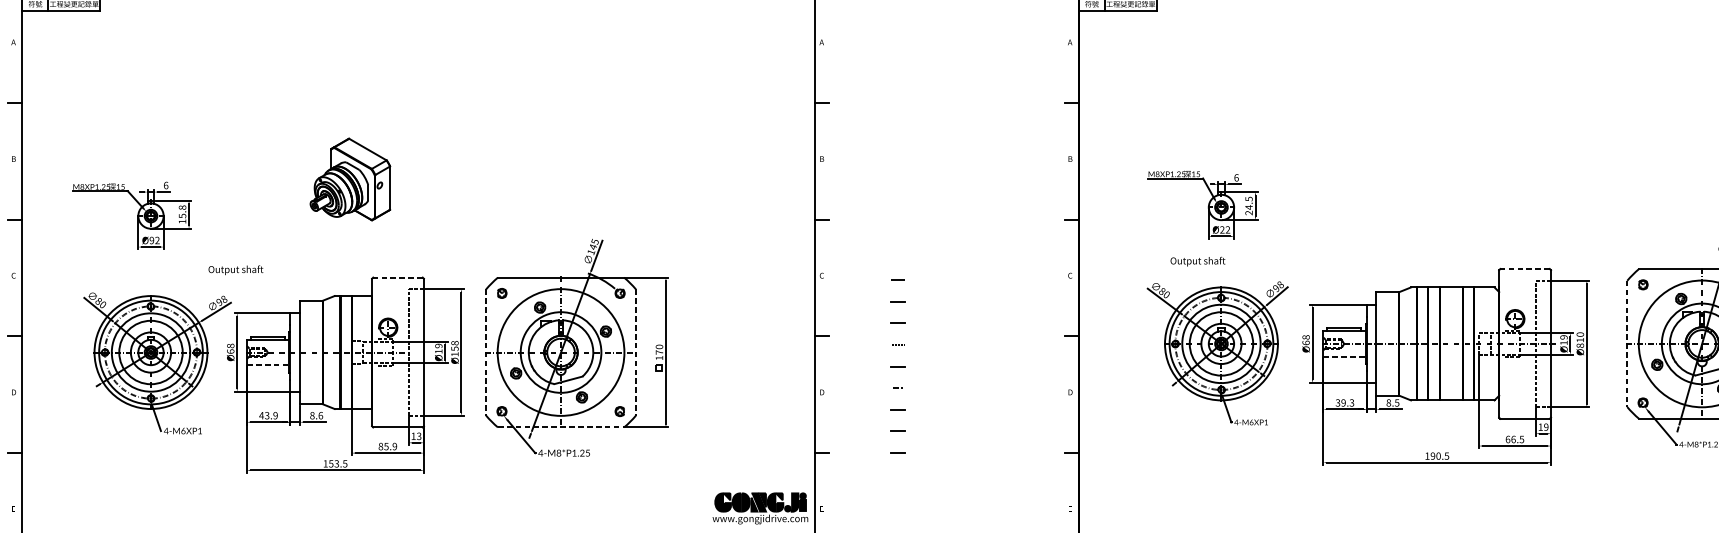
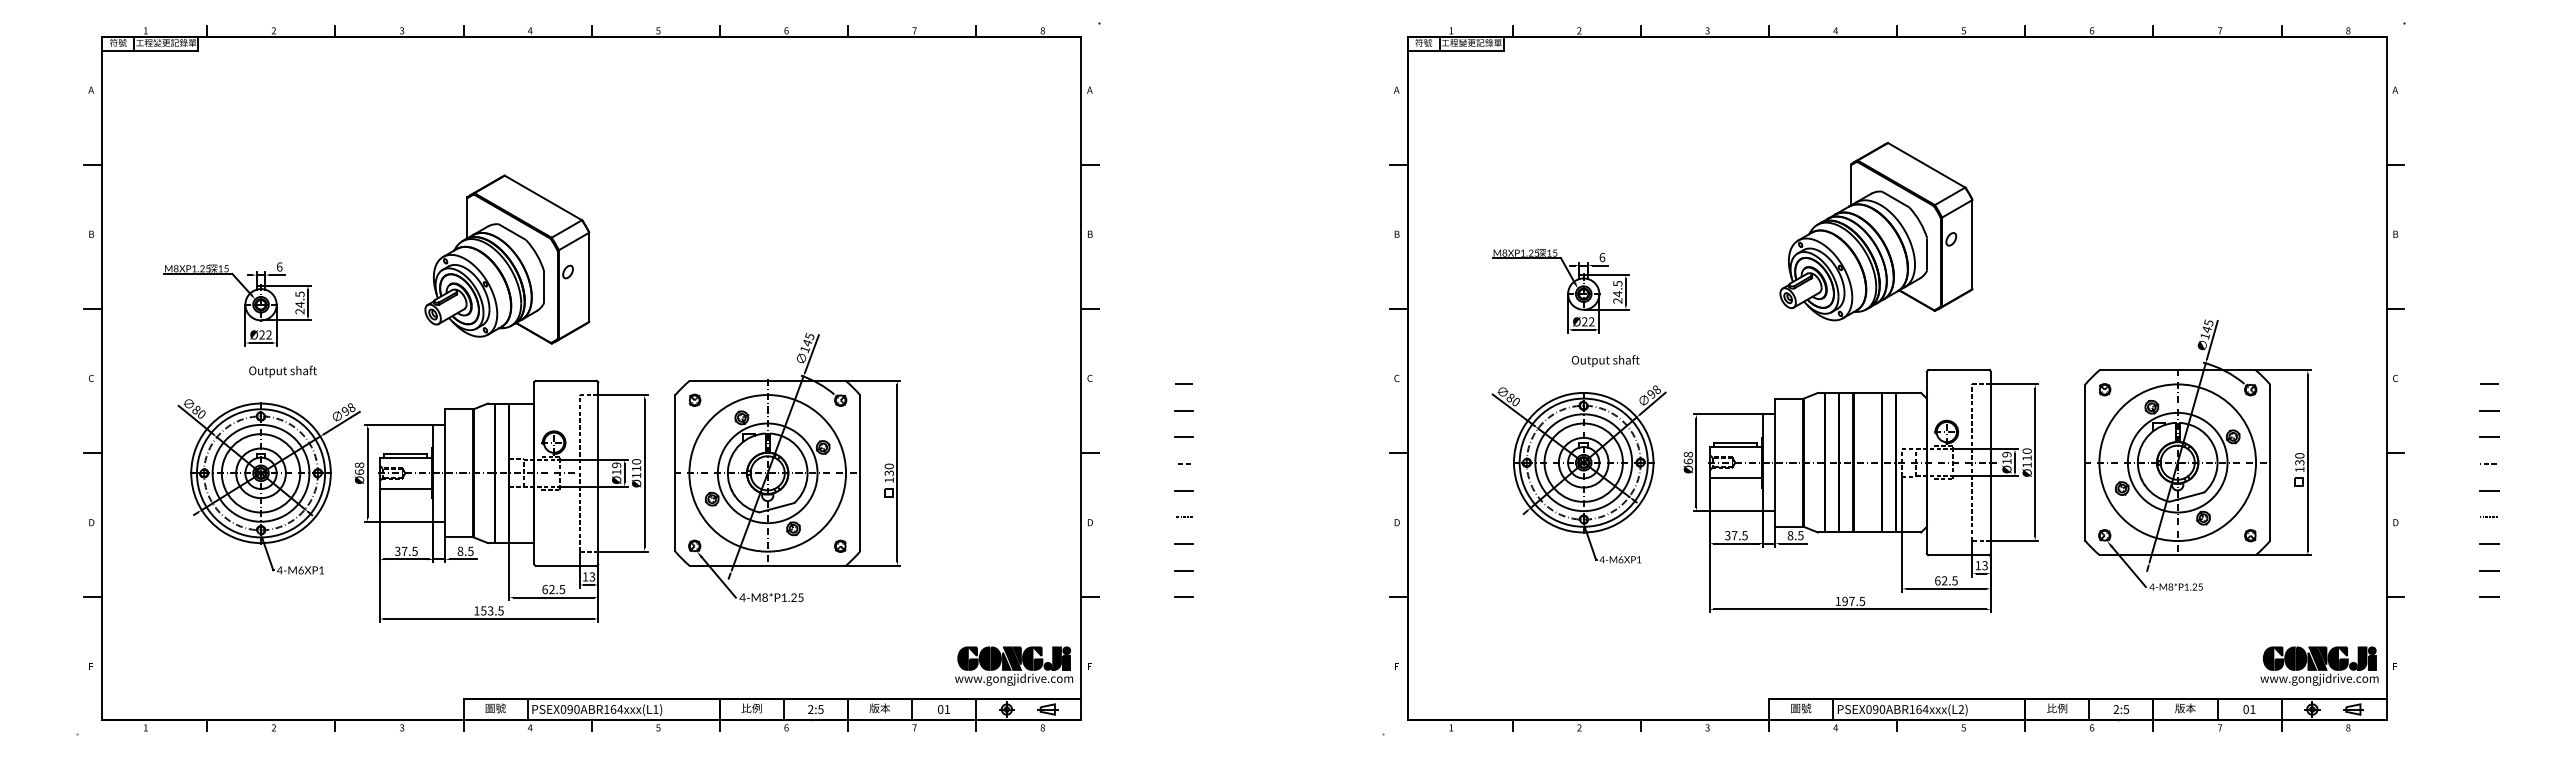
part: (1458, 156) -> (1876, 231), added
part: (350, 179) -> (507, 259), size x1.67
text: (182, 214) -> (299, 302), 15.8 -> 24.5
text: (151, 240) -> (261, 335), Ø92 -> Ø22
text: (1197, 261) -> (1605, 360), moved
line: (1524, 269) -> (1958, 370), dashed -> solid
text: (235, 270) -> (282, 371), moved
line: (398, 277) -> (566, 380), dashed -> solid
line: (1627, 343) -> (2085, 462), dashed -> solid
text: (1579, 345) -> (2026, 464), Ø810 -> Ø110
text: (454, 346) -> (636, 465), Ø158 -> Ø110
line: (486, 352) -> (675, 473), dashed -> solid
line: (636, 352) -> (860, 473), dashed -> solid
text: (658, 352) -> (888, 473), 170 -> 130
line: (1344, 356) -> (1735, 478), dashed -> solid
line: (267, 365) -> (405, 489), dashed -> solid
text: (1347, 402) -> (1739, 535), 39.3 -> 37.5
text: (320, 414) -> (470, 550), 8.6 -> 8.5
text: (267, 415) -> (405, 551), 43.9 -> 37.5
line: (560, 427) -> (767, 565), dashed -> solid
text: (1545, 427) -> (1984, 565), 19 -> 13
text: (1513, 439) -> (1944, 580), 66.5 -> 62.5
text: (387, 446) -> (553, 589), 85.9 -> 62.5
text: (1438, 456) -> (1851, 601), 190.5 -> 197.5

